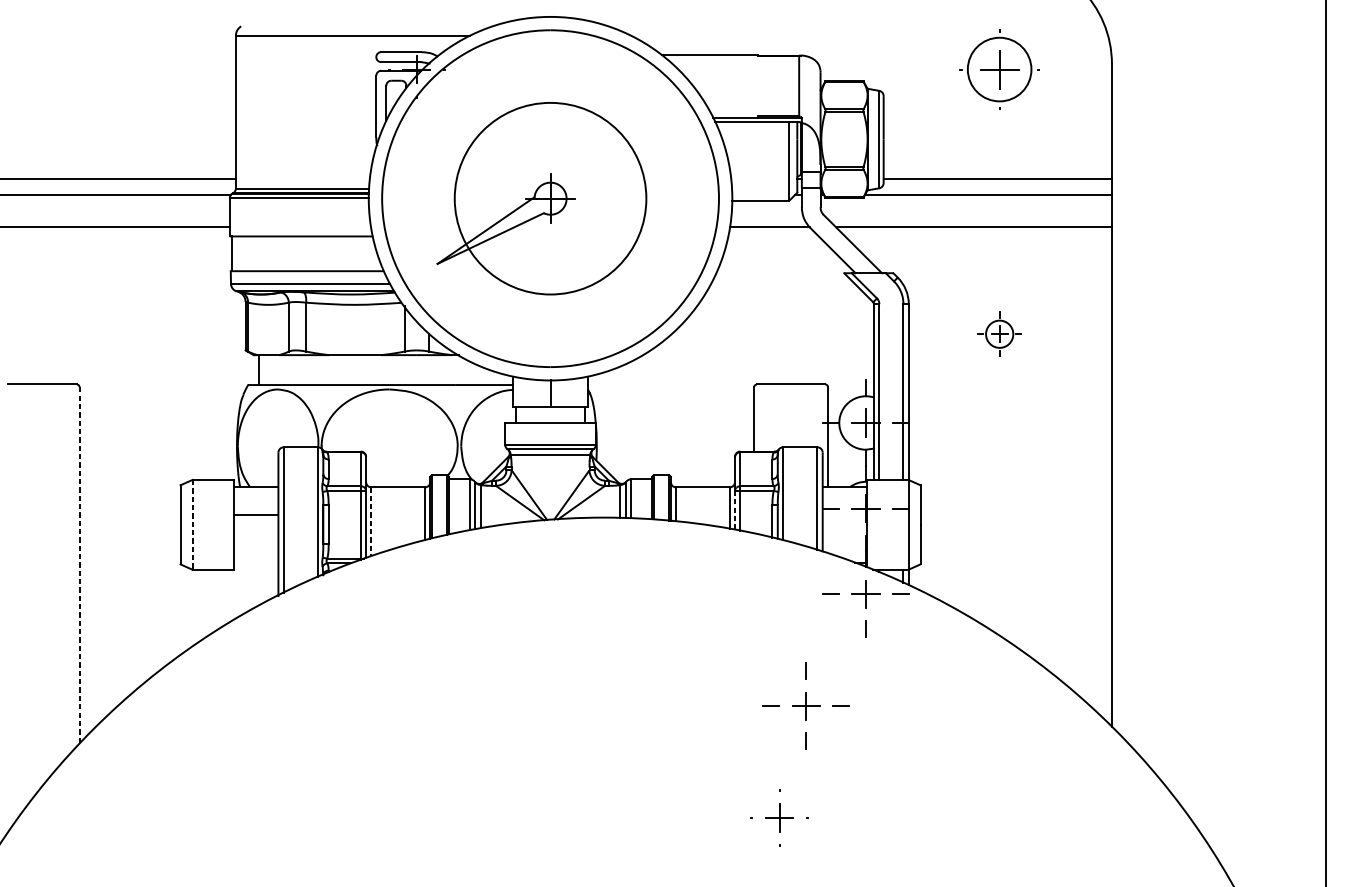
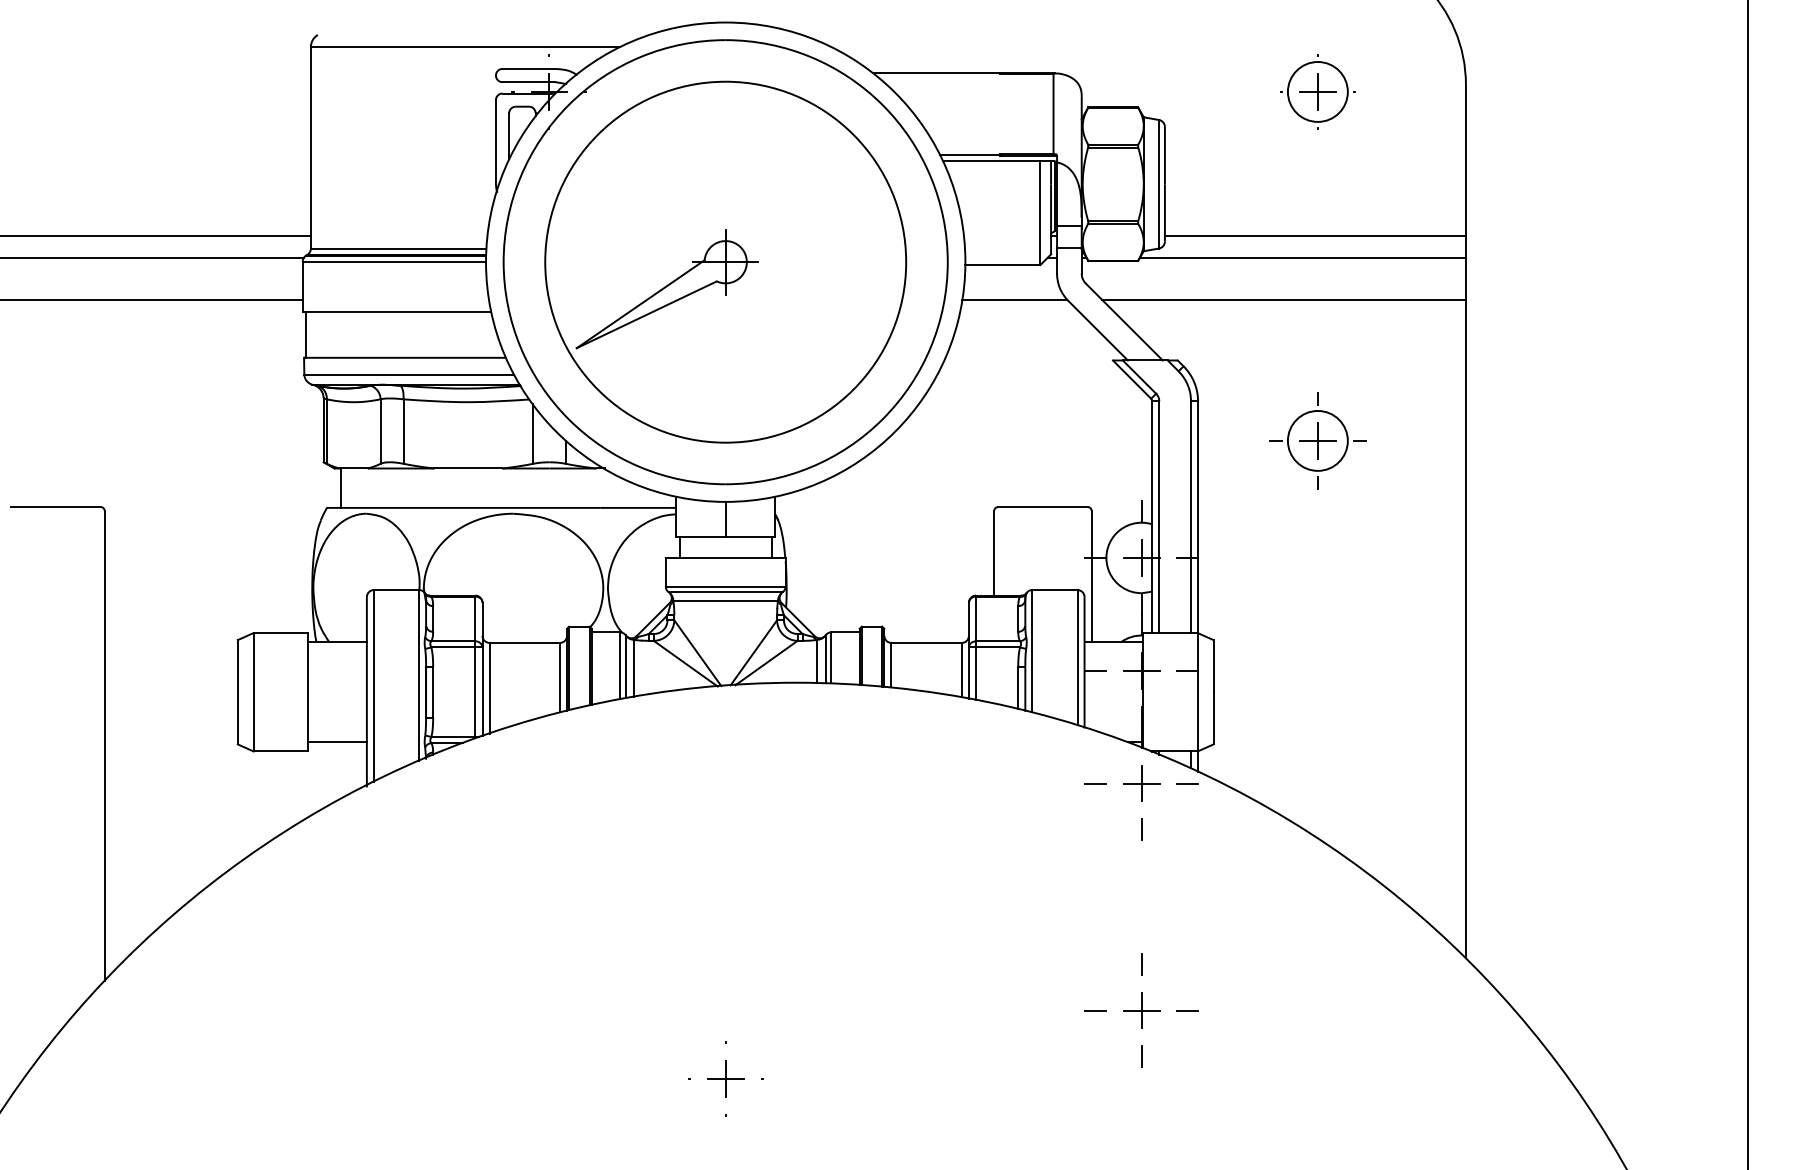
part: (999, 69) -> (1317, 91), size x0.71
circle: (550, 198) -> (725, 261), size x1.43
part: (999, 333) -> (1317, 440), size x1.67
line: (734, 509) -> (968, 672), dashed -> solid
line: (256, 515) -> (337, 742), moved
line: (371, 521) -> (489, 688), dashed -> solid
line: (192, 525) -> (253, 692), dashed -> solid
line: (79, 565) -> (104, 745), dashed -> solid
part: (805, 706) -> (1141, 1010), moved
part: (779, 817) -> (725, 1078), moved

